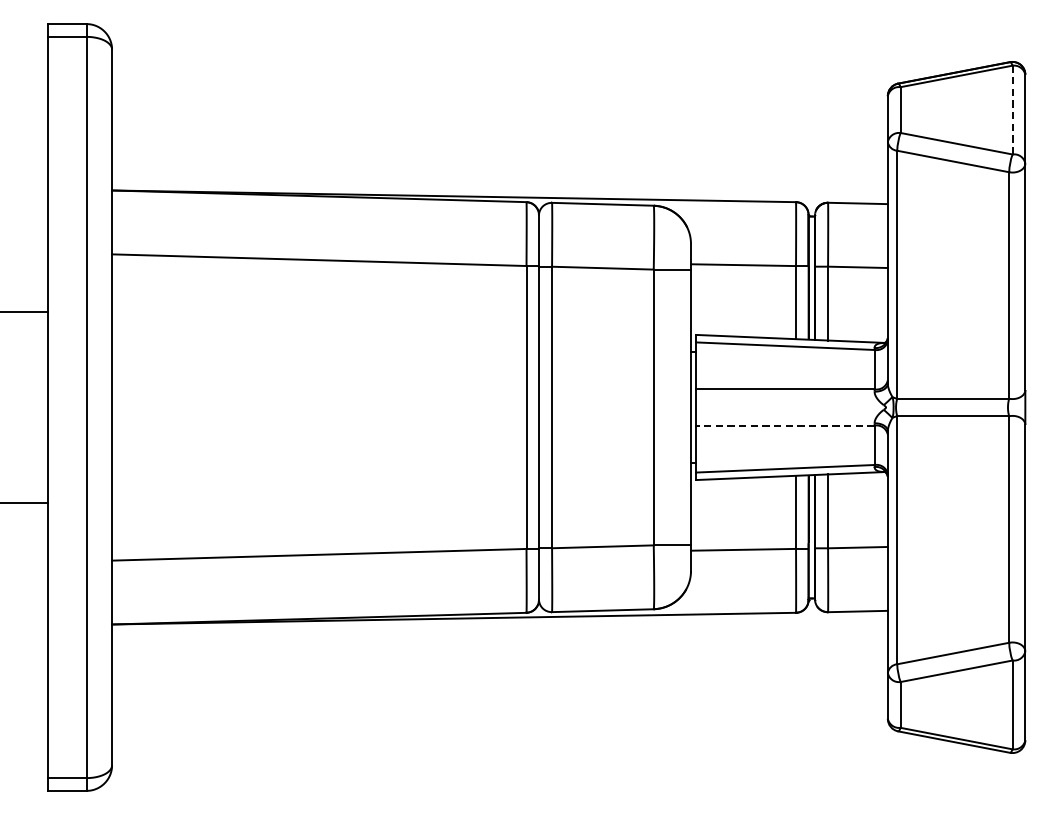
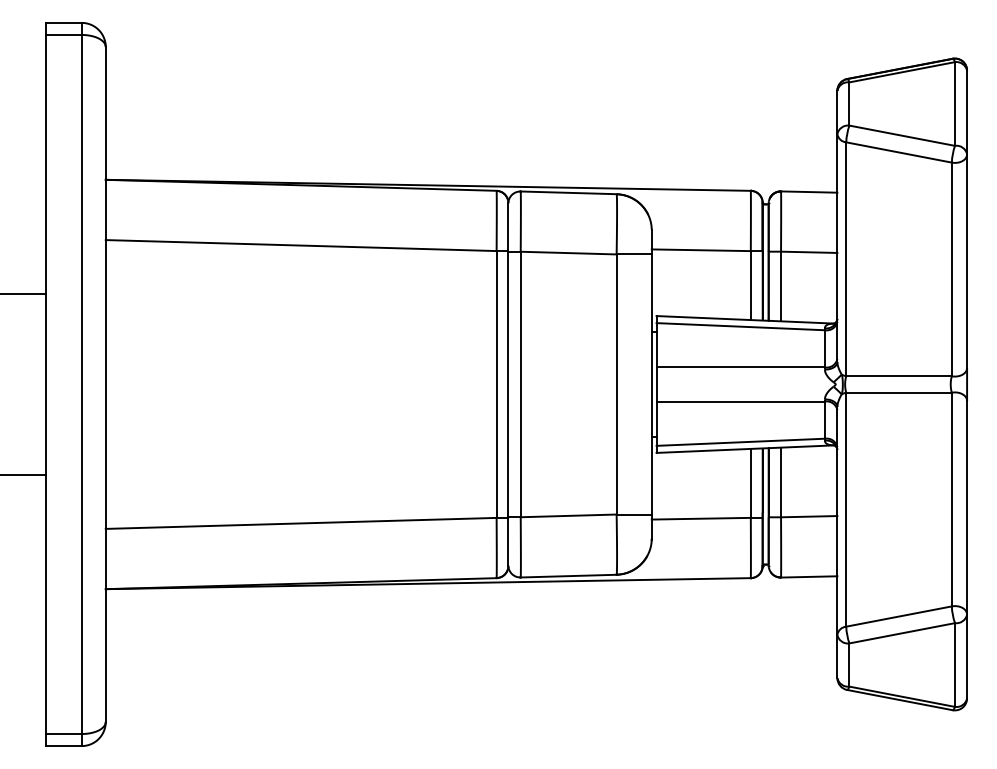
line: (1013, 110) -> (955, 104), dashed -> solid
line: (785, 425) -> (740, 401), dashed -> solid

